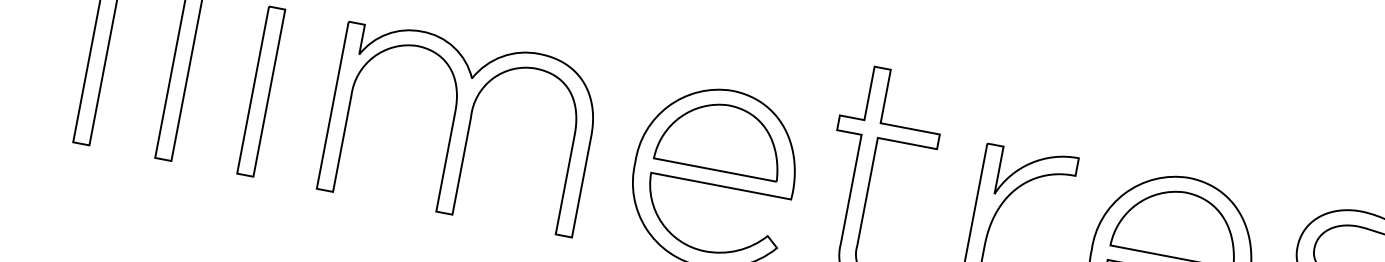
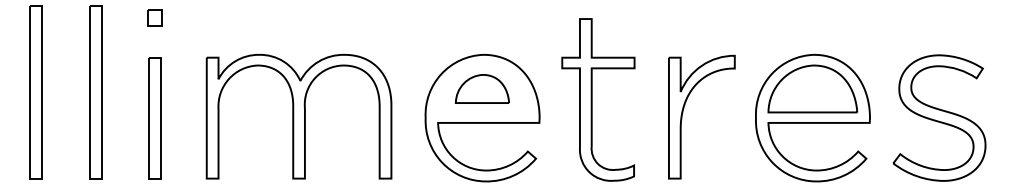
part: (721, 136) -> (482, 88), size x0.6

